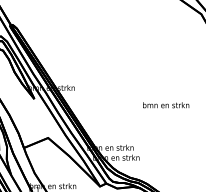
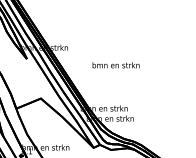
text: (166, 105) -> (116, 65), moved

